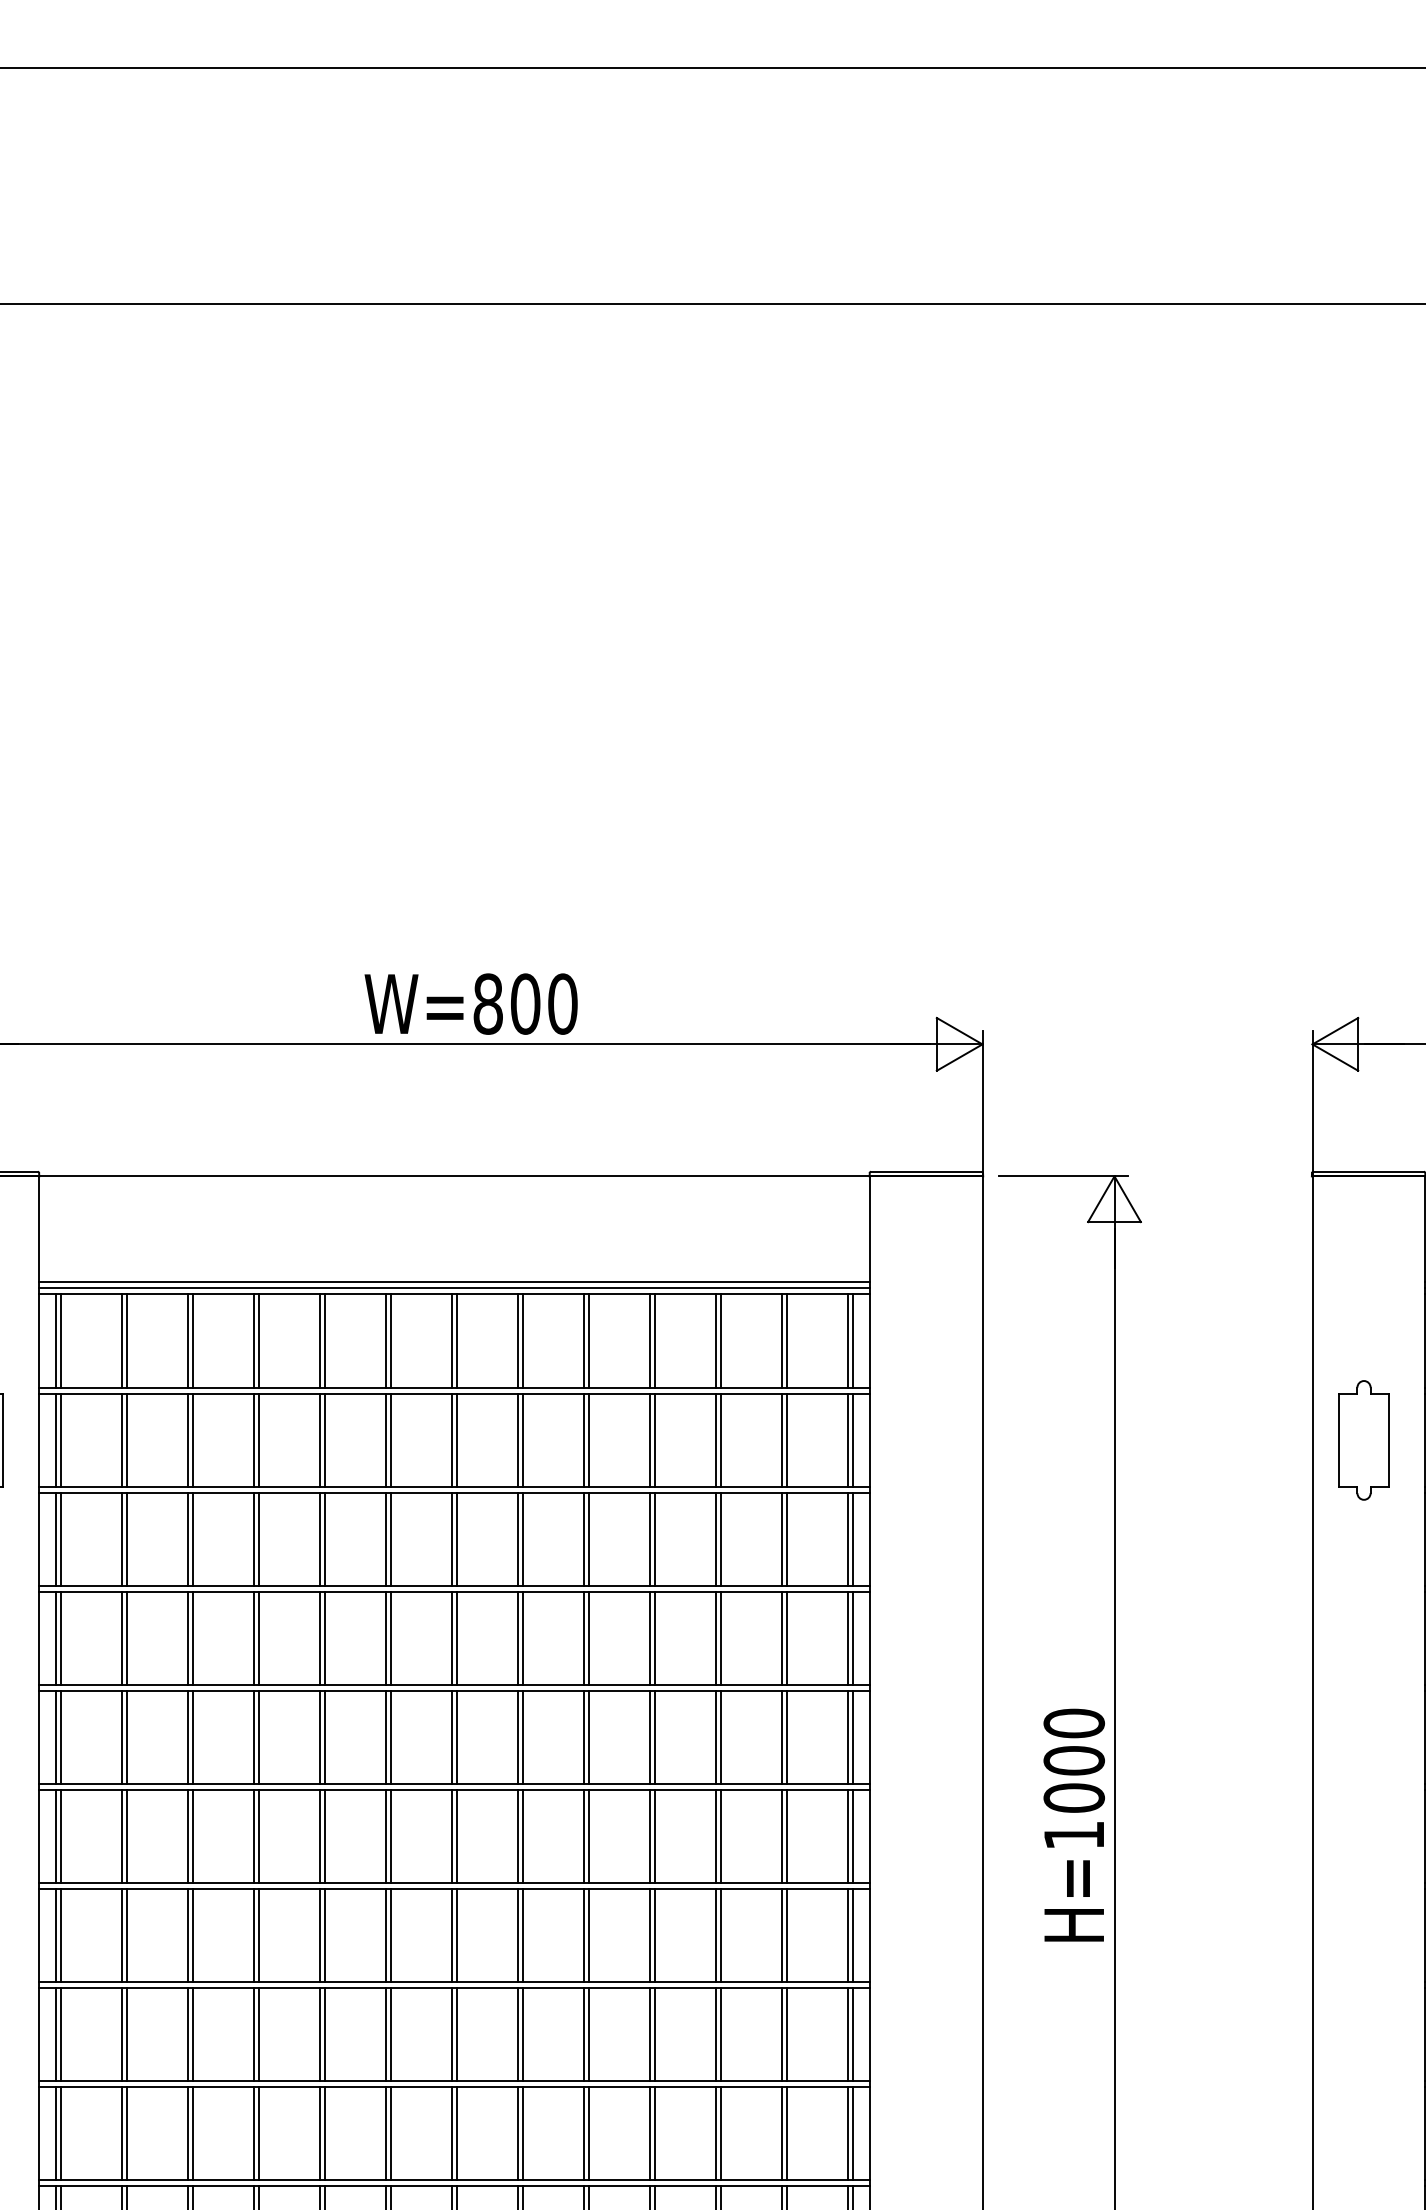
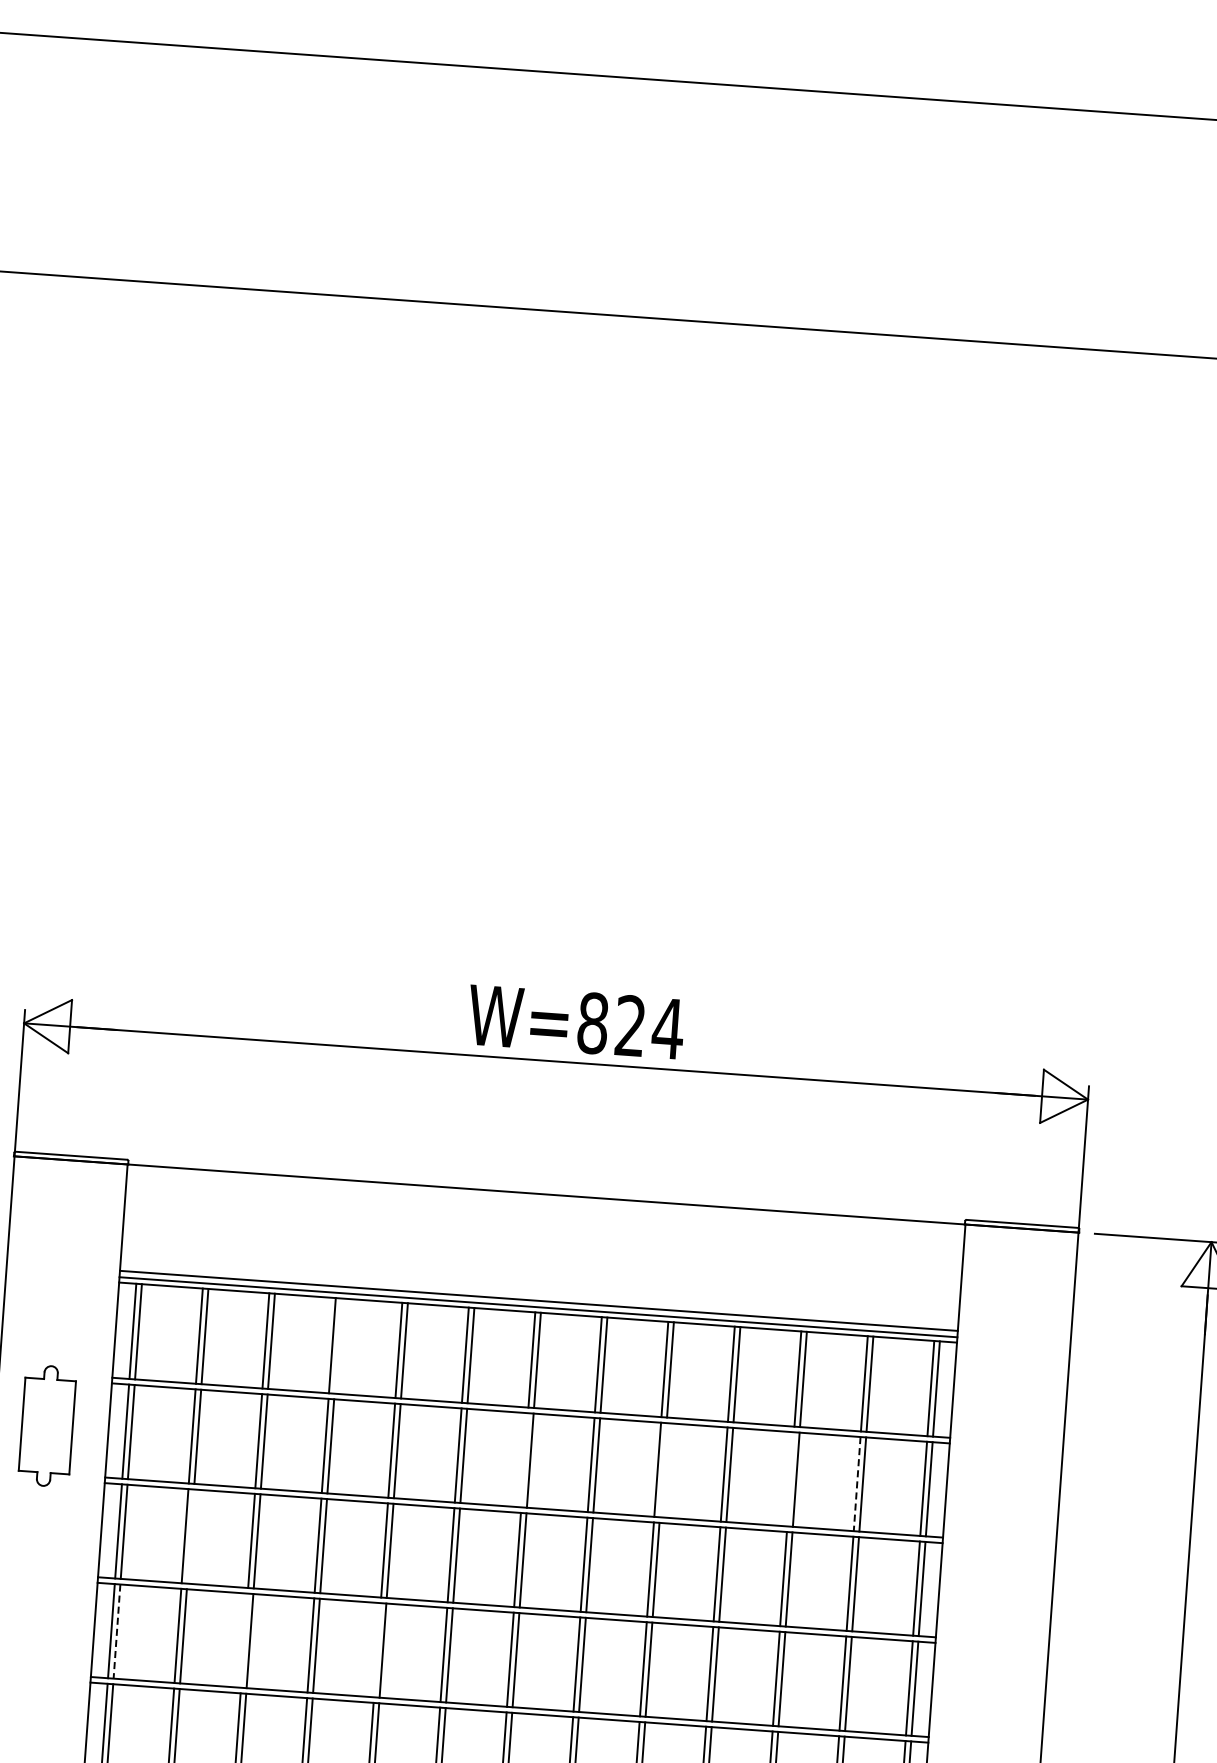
text: (544, 1003) -> (649, 1026), W=800 -> W=824
line: (259, 1340) -> (338, 1345), removed
line: (451, 1440) -> (524, 1460), removed
line: (589, 1440) -> (663, 1470), removed
line: (715, 1440) -> (790, 1479), removed
line: (781, 1440) -> (856, 1484), solid -> dashed
line: (127, 1539) -> (190, 1536), removed
line: (61, 1638) -> (117, 1631), solid -> dashed
line: (187, 1638) -> (244, 1640), removed
line: (319, 1638) -> (377, 1650), removed

